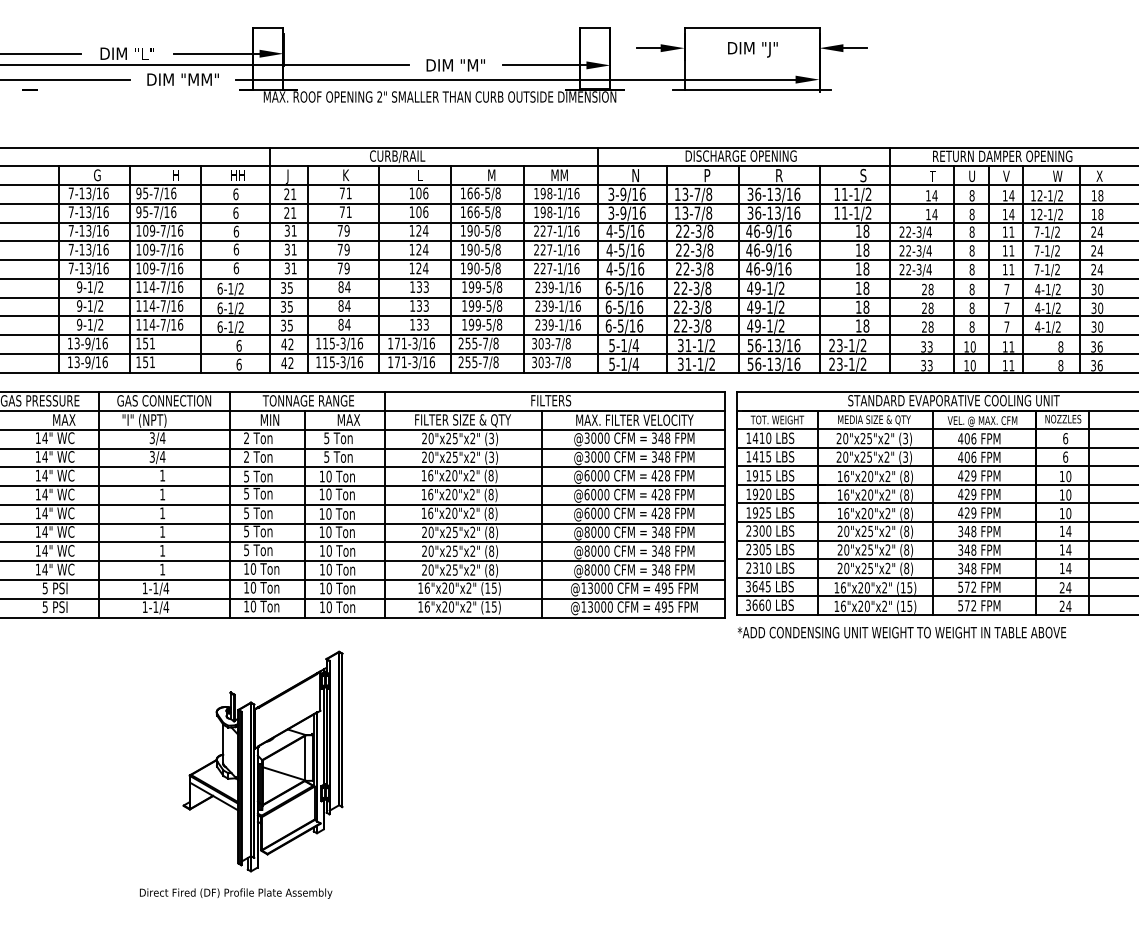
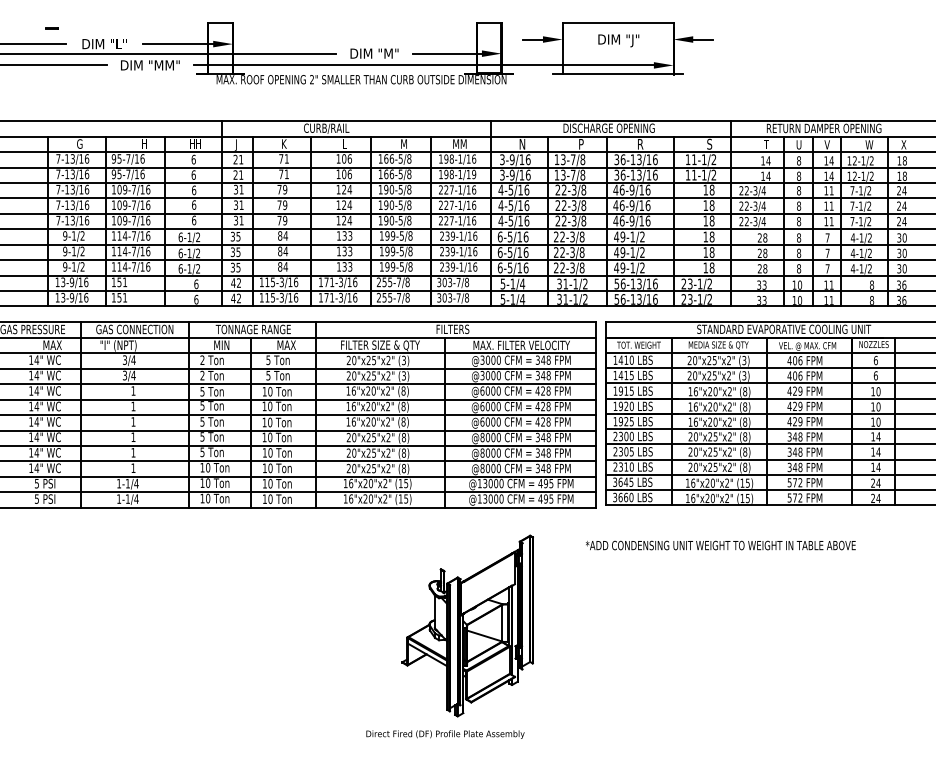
line: (29, 89) -> (51, 28), moved
text: (576, 212) -> (473, 174), 198-1/16 -> 198-1/19
text: (901, 632) -> (720, 545), moved
part: (241, 774) -> (449, 636), moved

